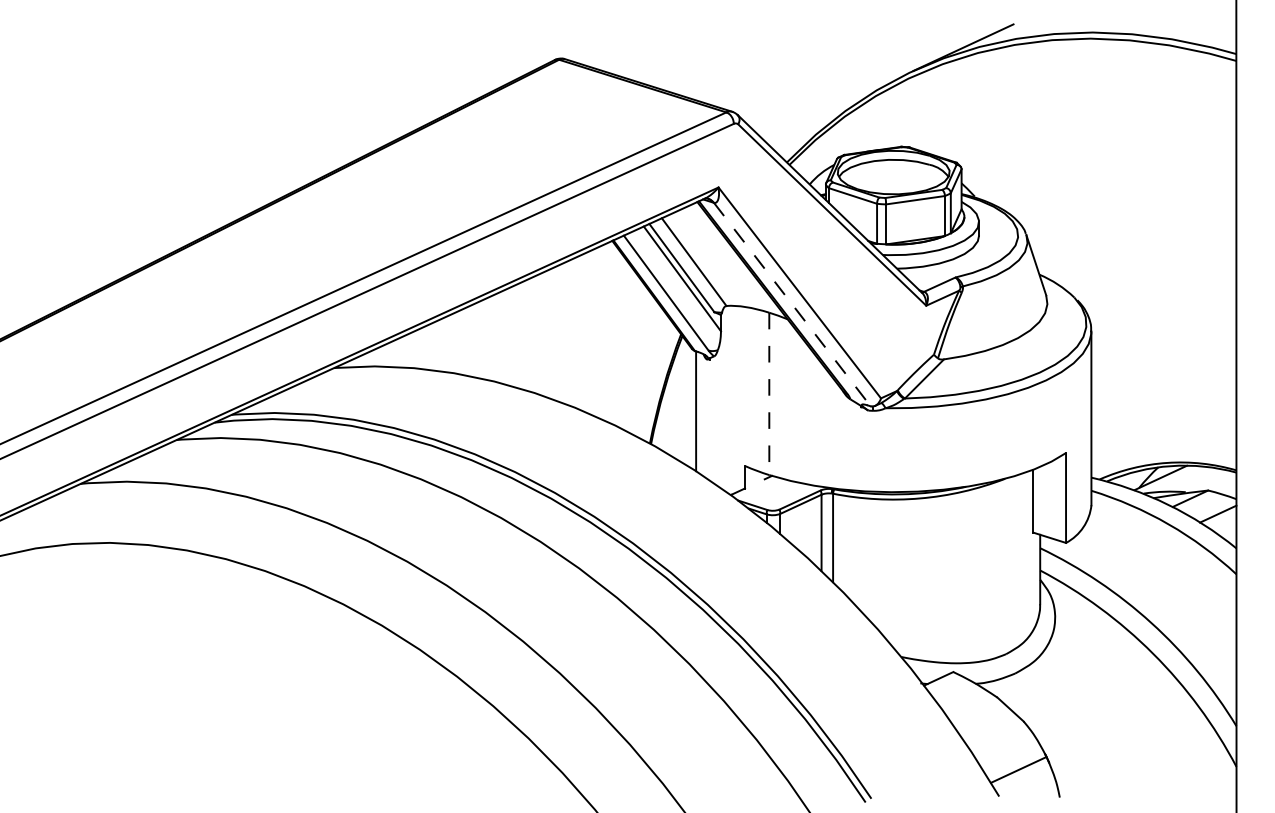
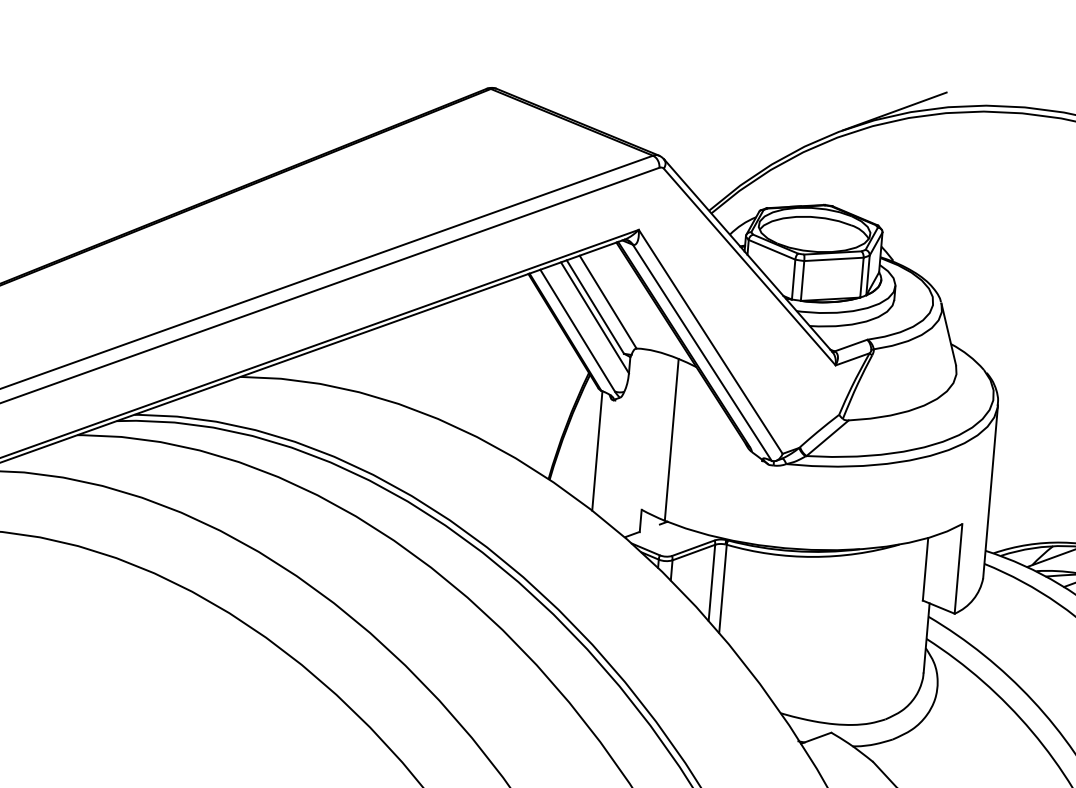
line: (792, 304) -> (702, 352), dashed -> solid
line: (769, 394) -> (671, 440), dashed -> solid

